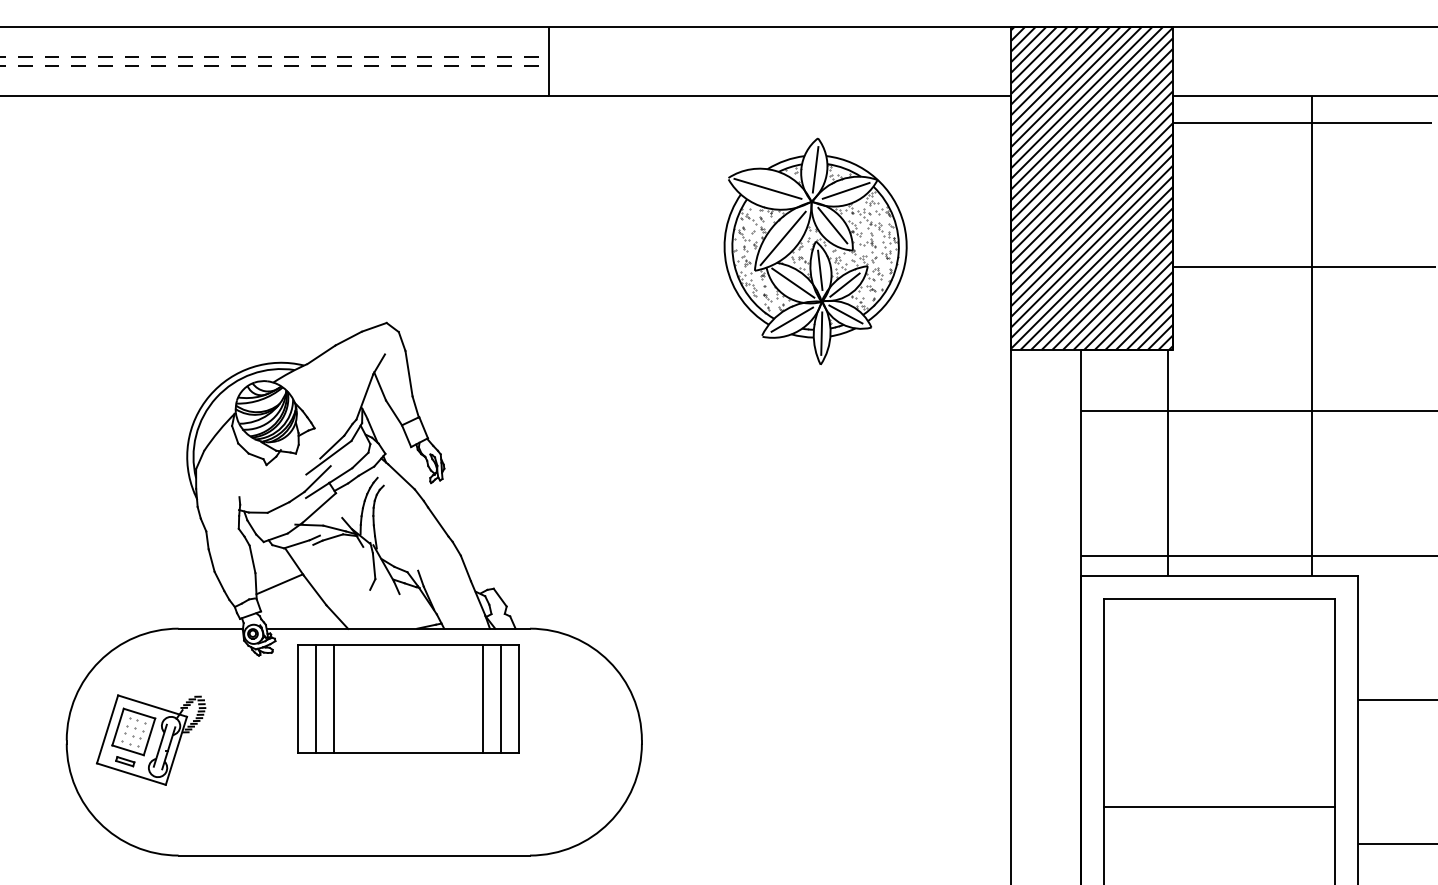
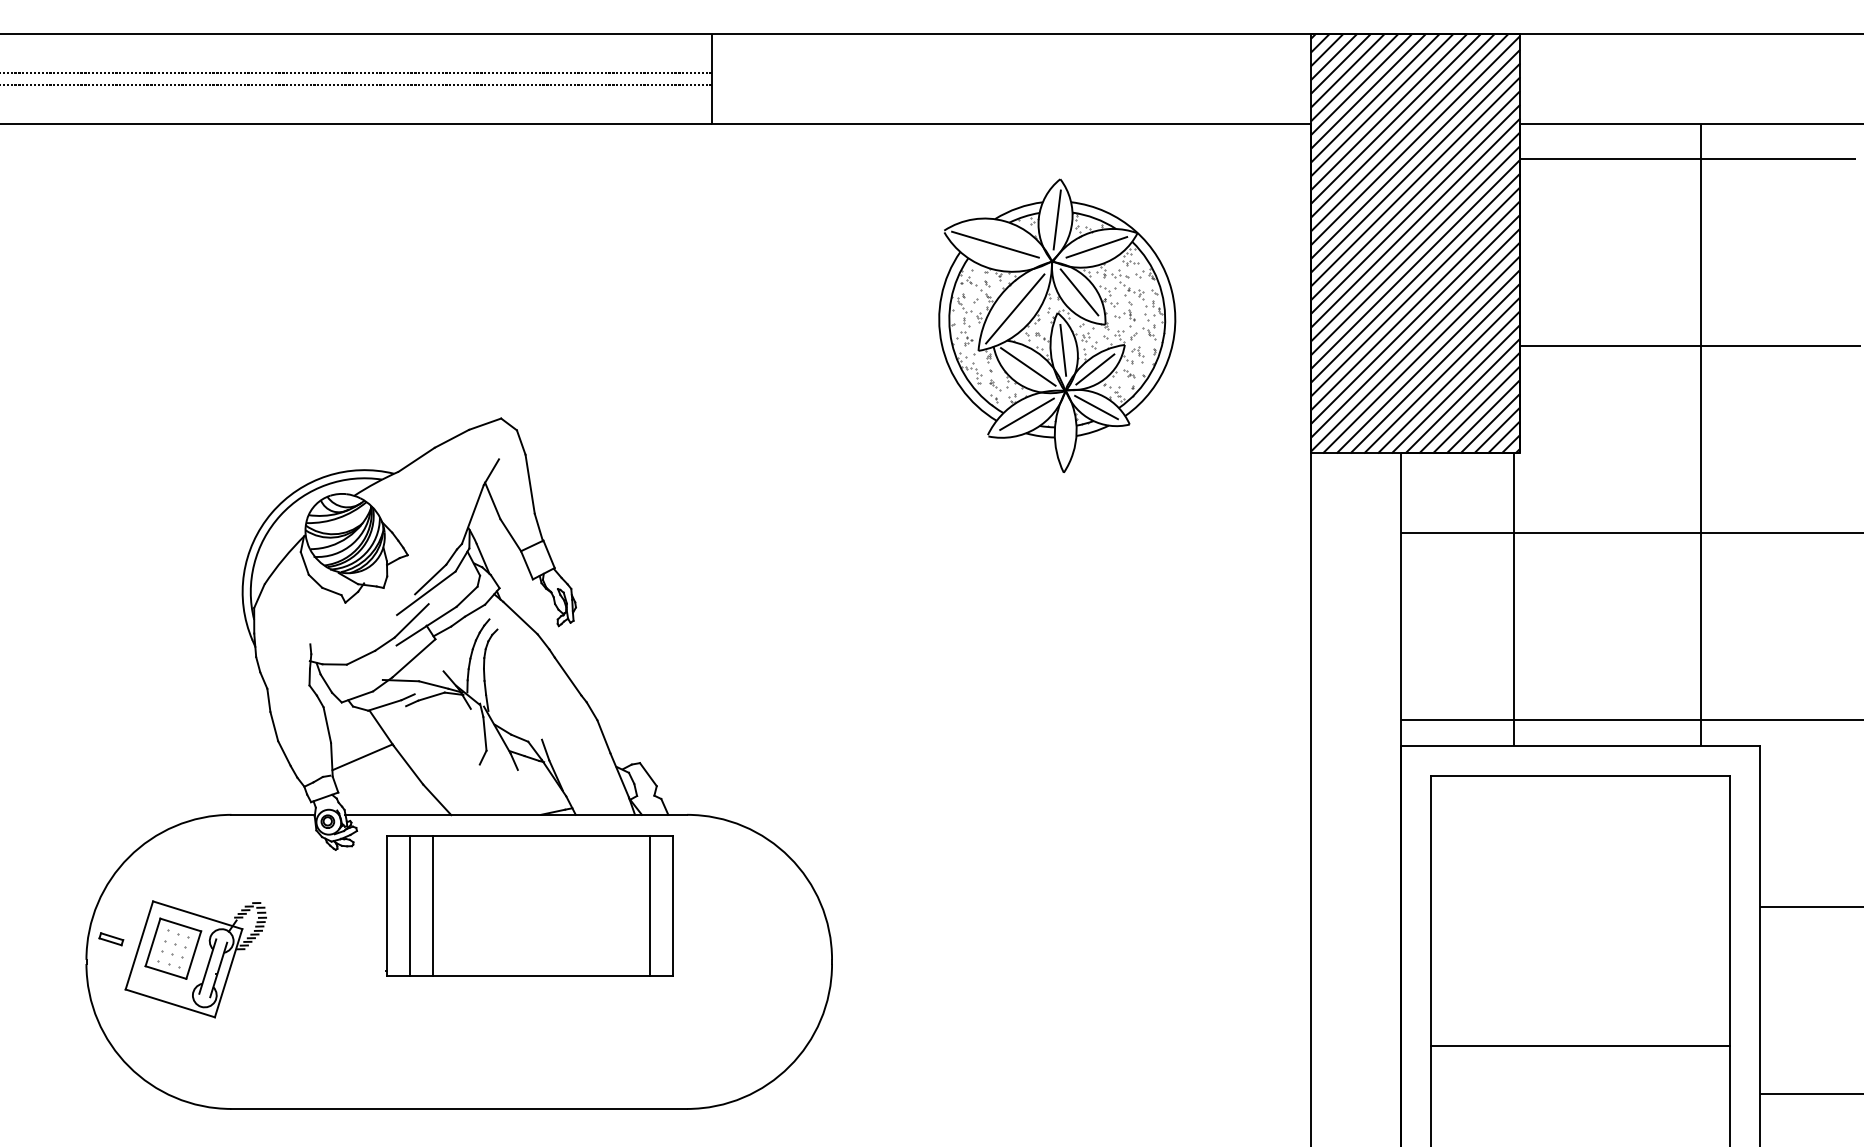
line: (821, 332) -> (1064, 431), removed
line: (483, 698) -> (626, 905), removed
part: (125, 761) -> (111, 939), moved

